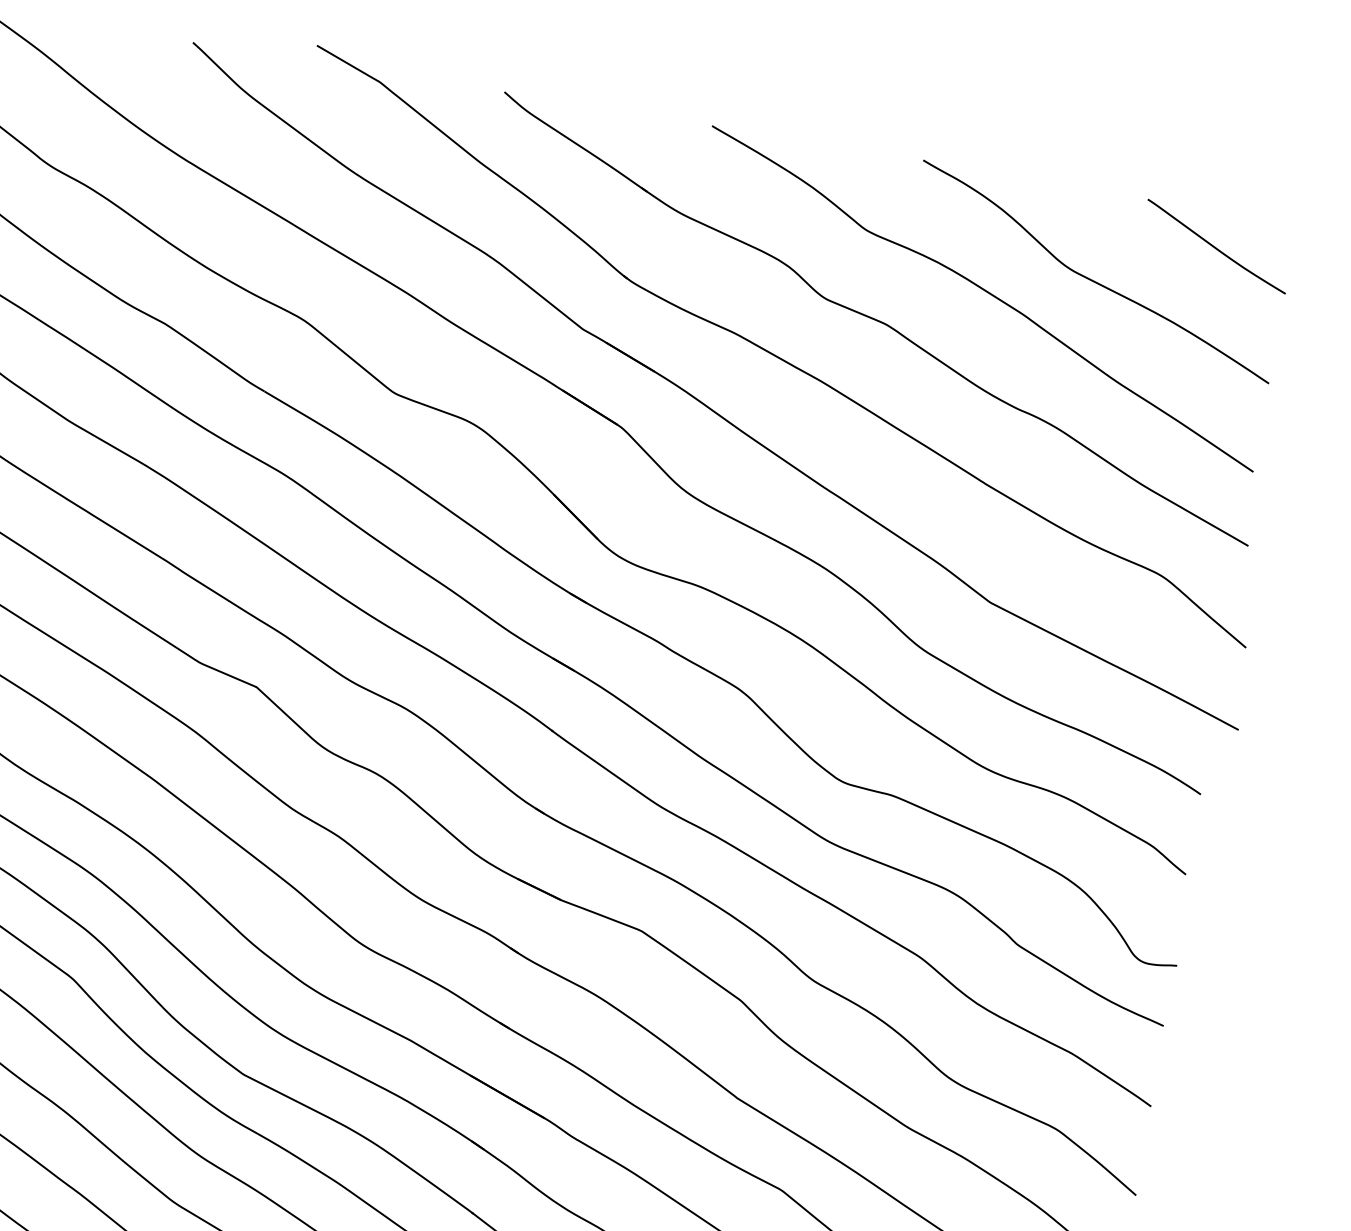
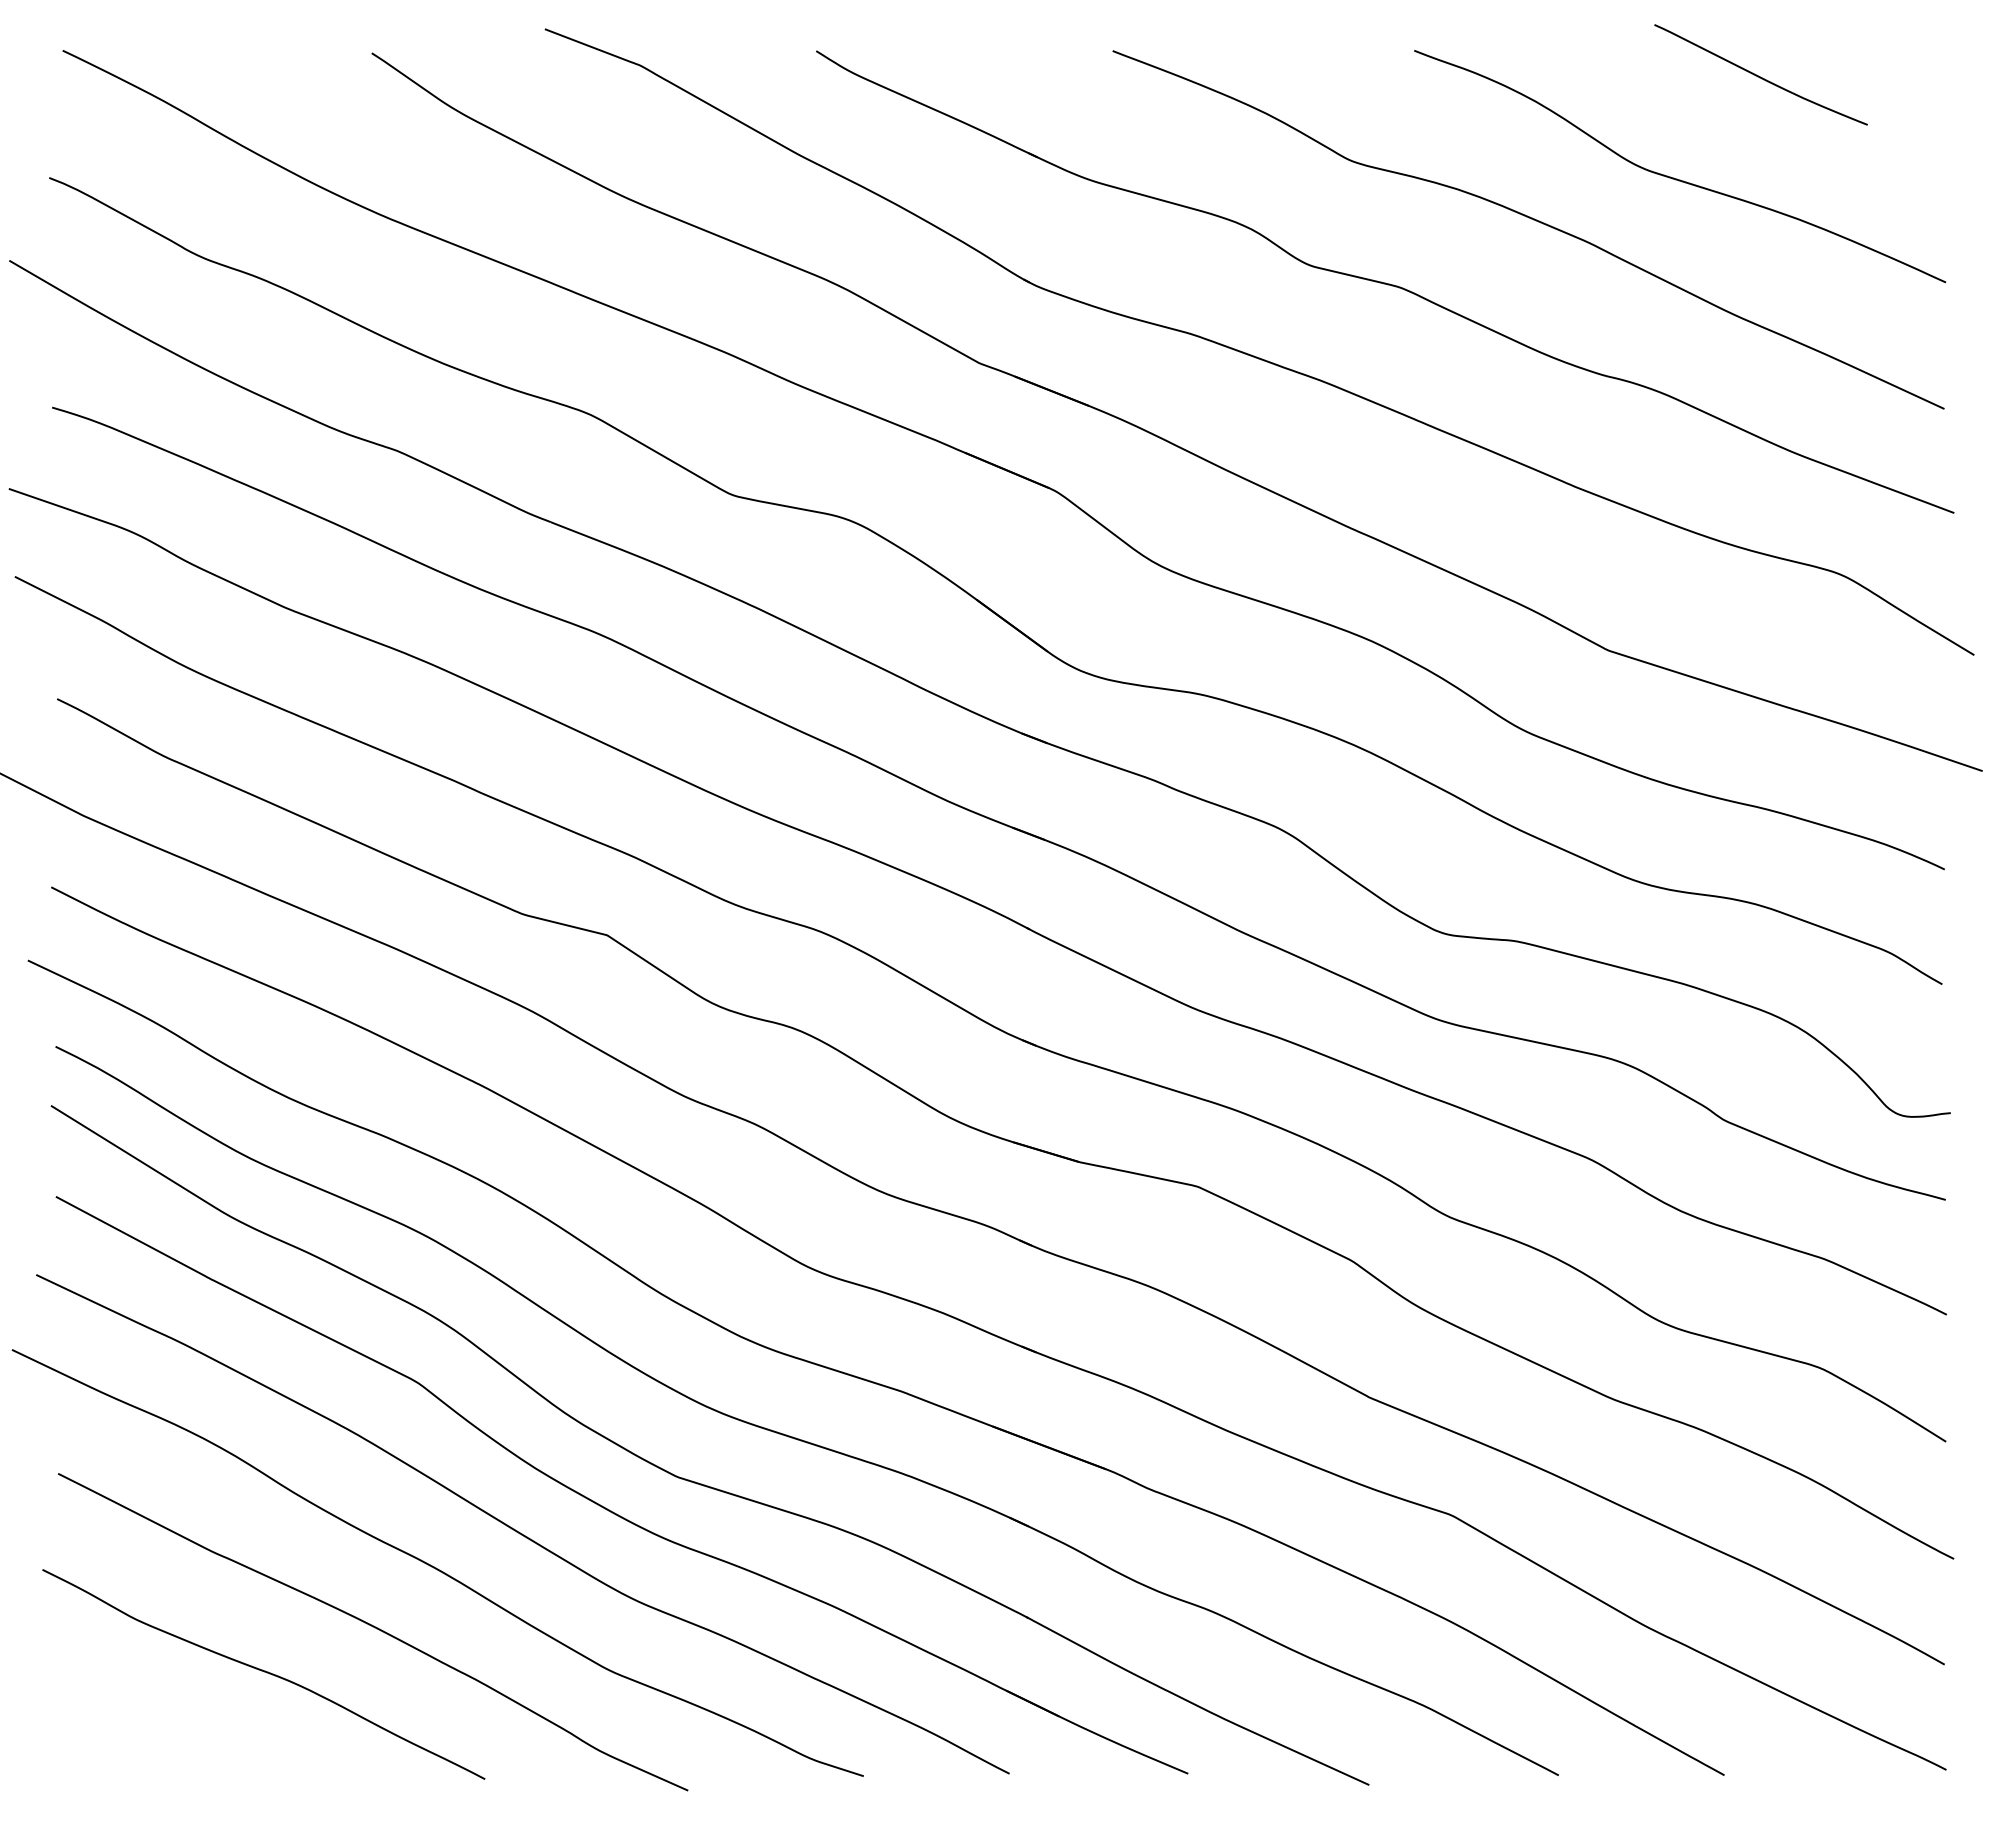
curve: (1216, 247) -> (1760, 76), moved

